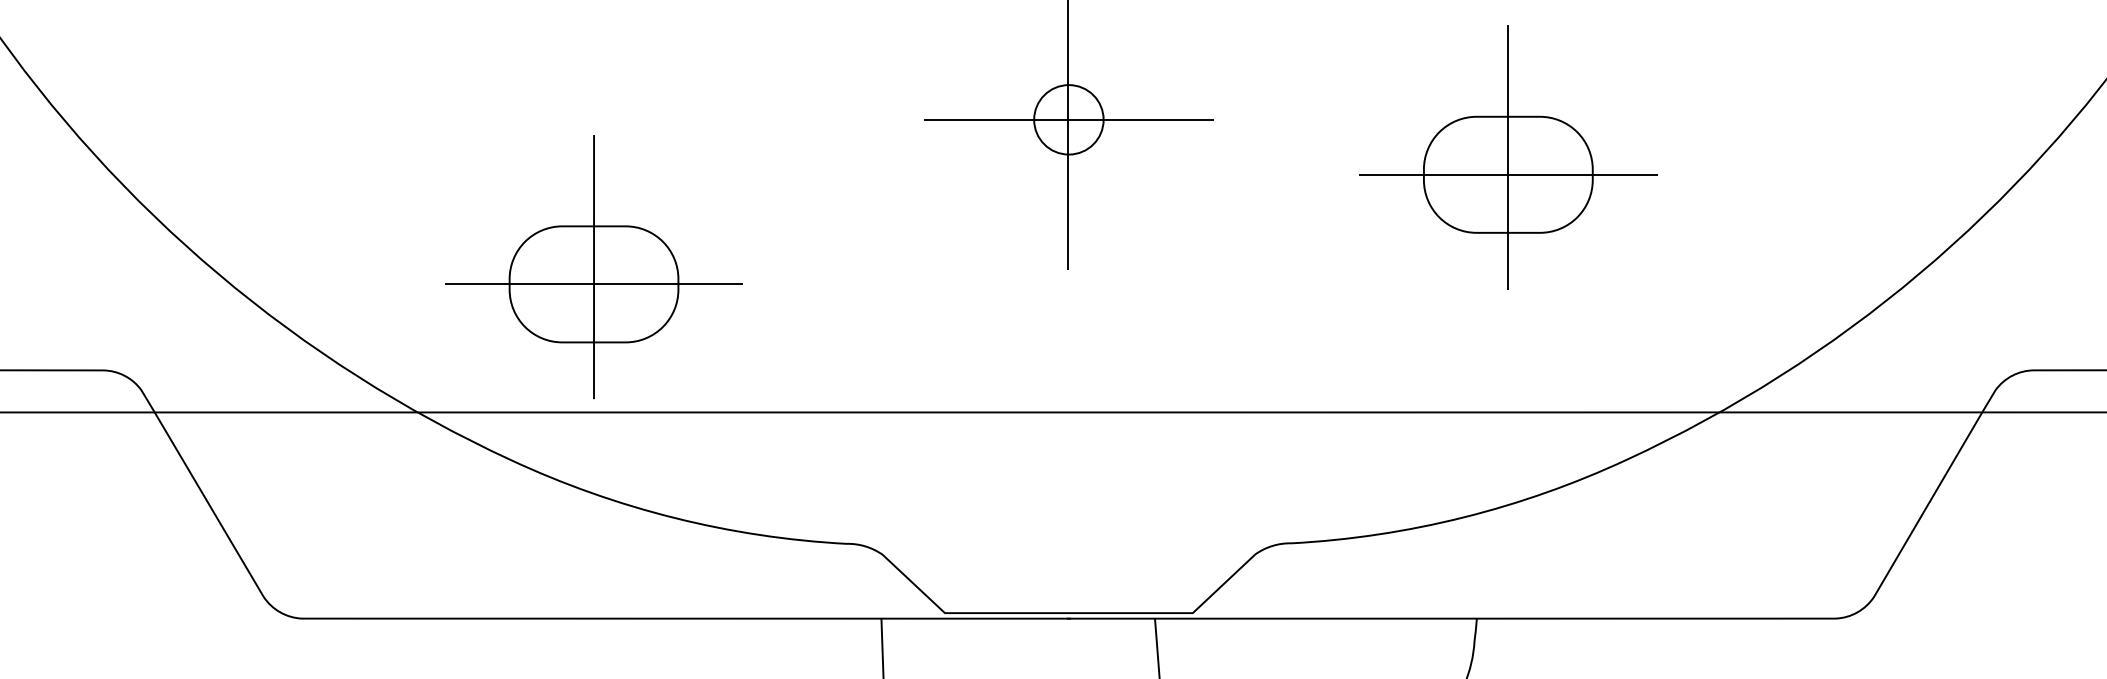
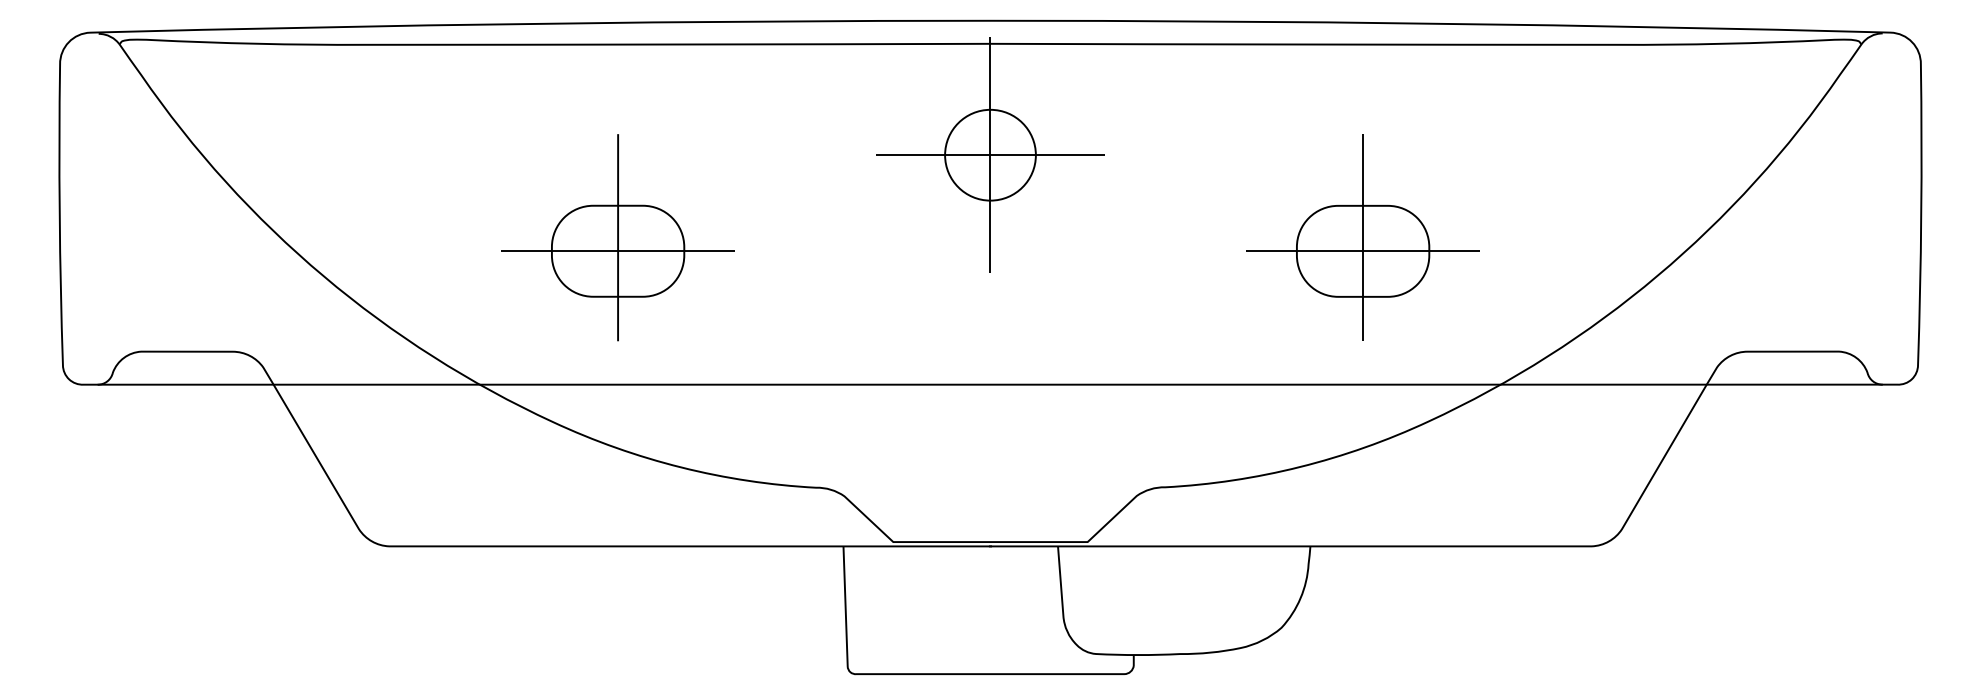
circle: (1068, 118) -> (990, 154), size x1.67
part: (1507, 157) -> (1362, 237), moved
part: (593, 266) -> (617, 237), moved

